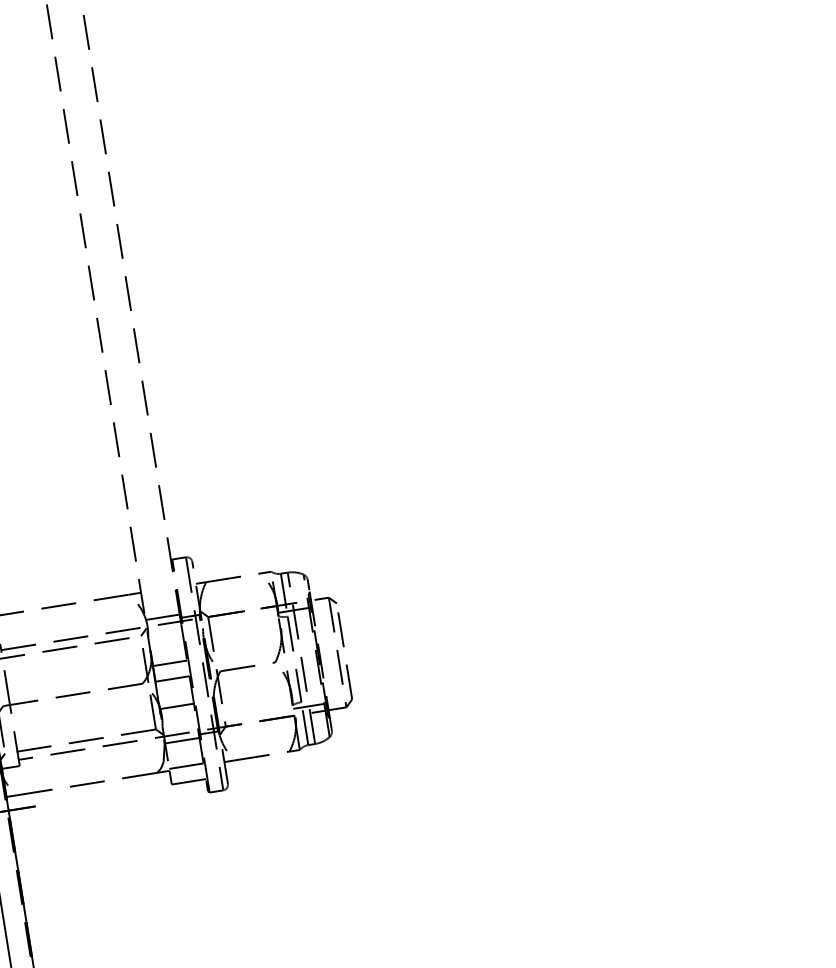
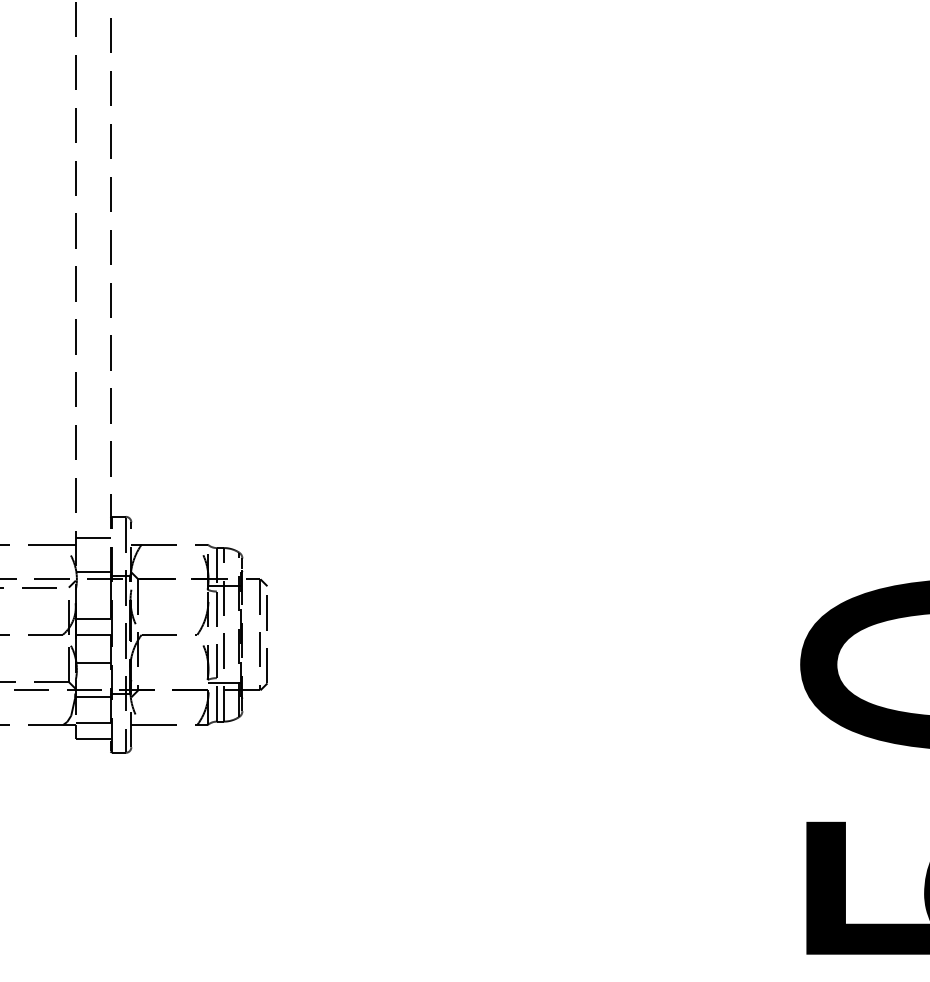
line: (156, 582) -> (92, 537), added

